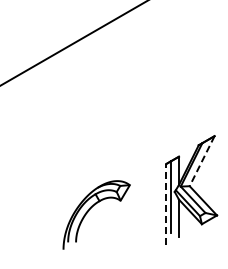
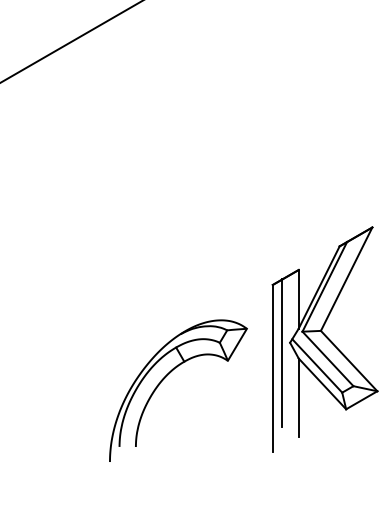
line: (202, 161) -> (347, 279), dashed -> solid
line: (166, 203) -> (273, 366), dashed -> solid
part: (91, 208) -> (167, 376), moved

